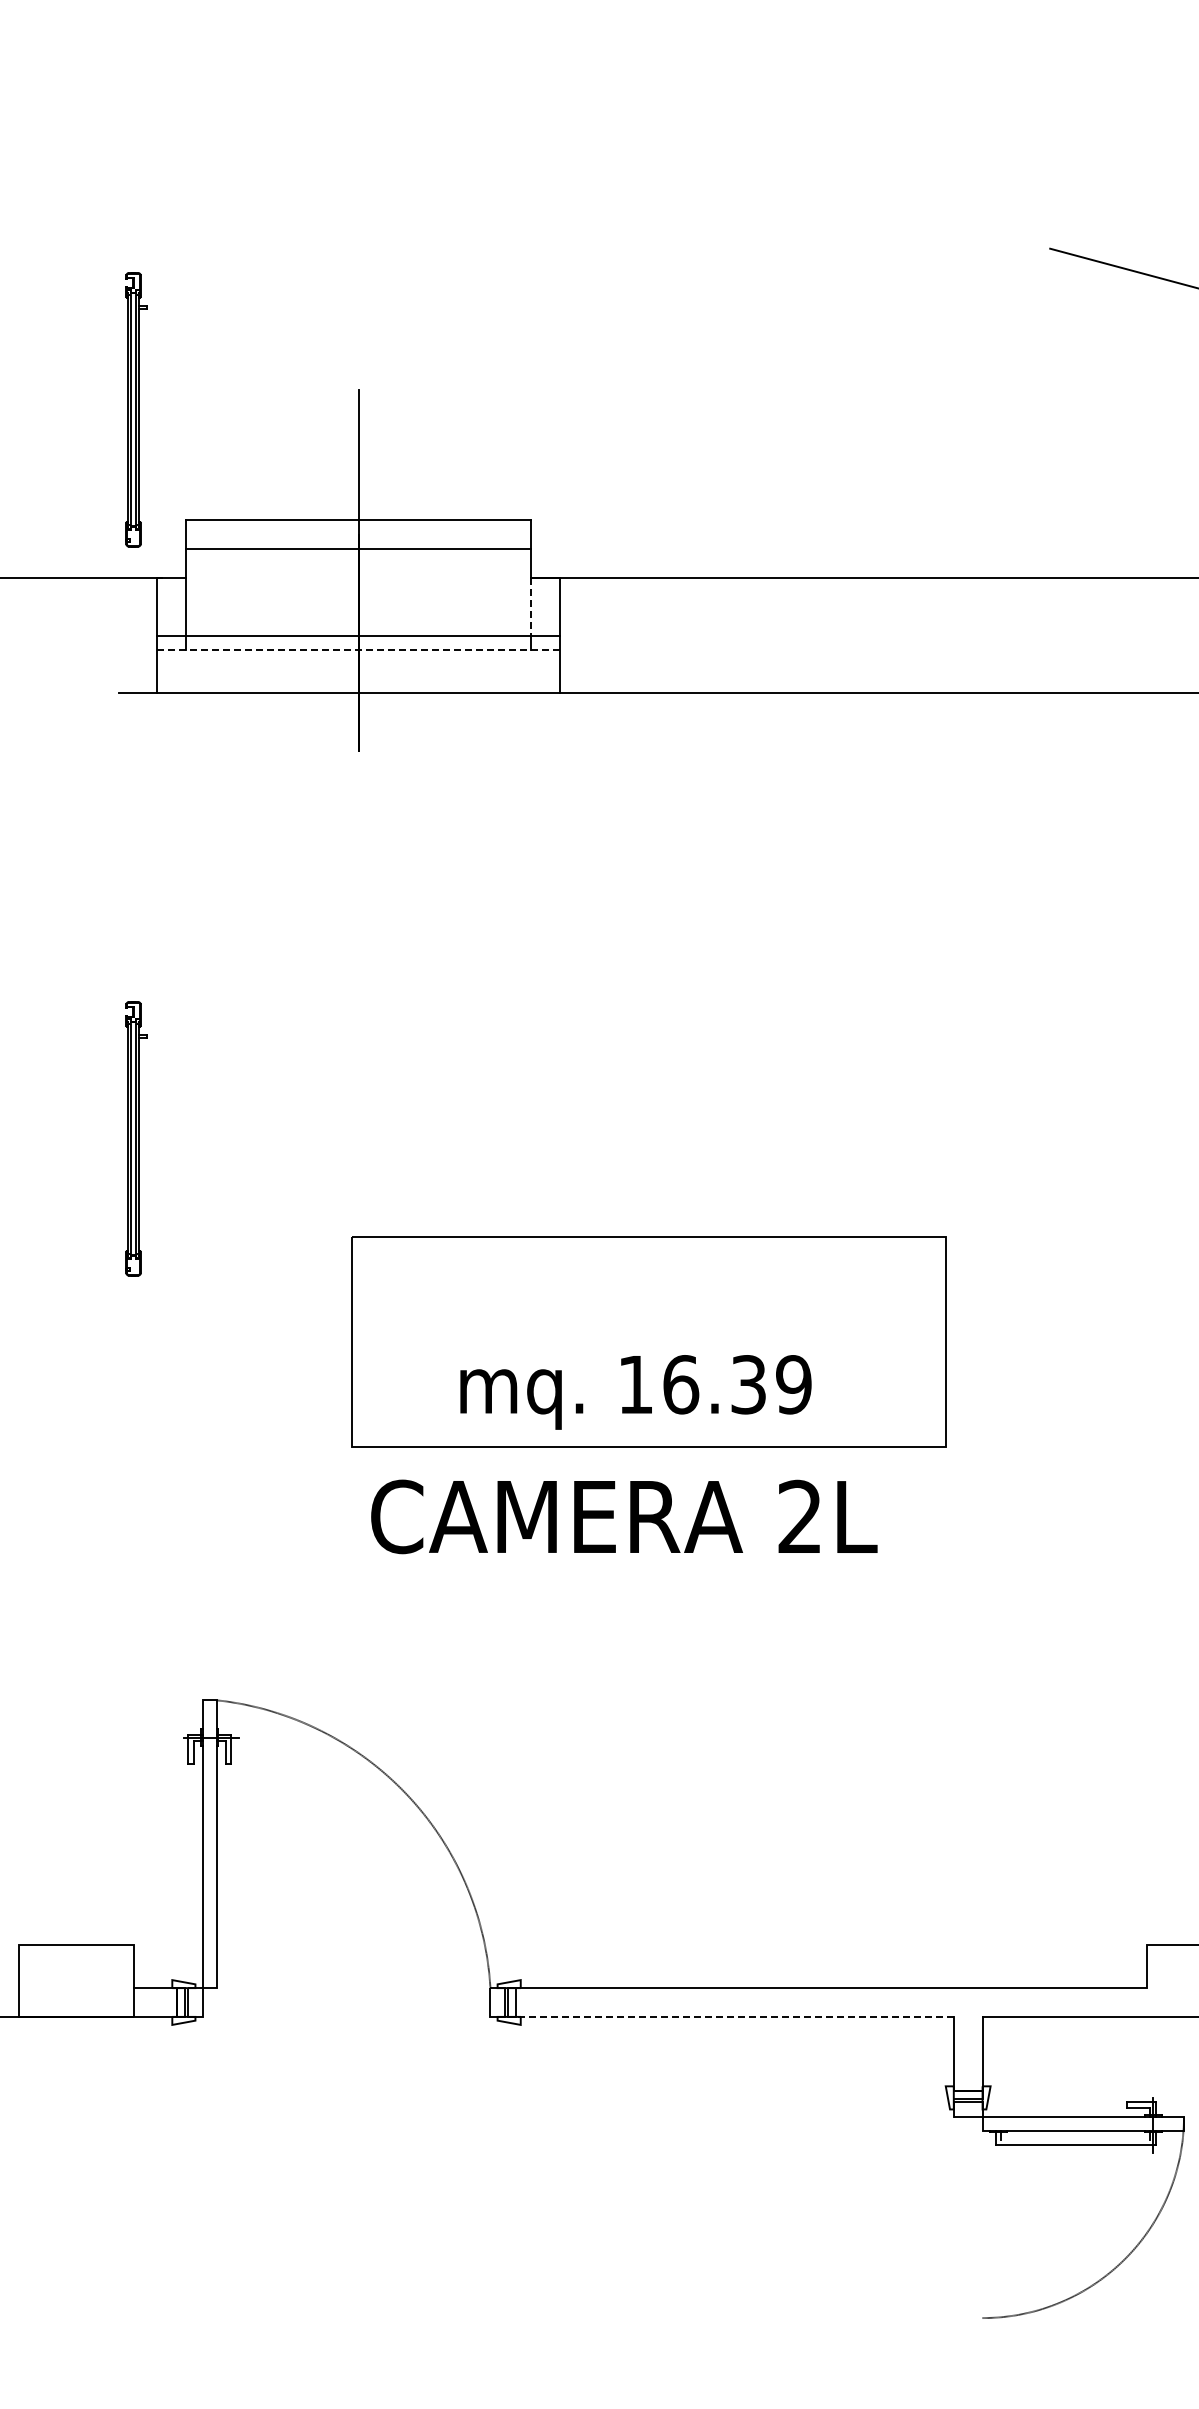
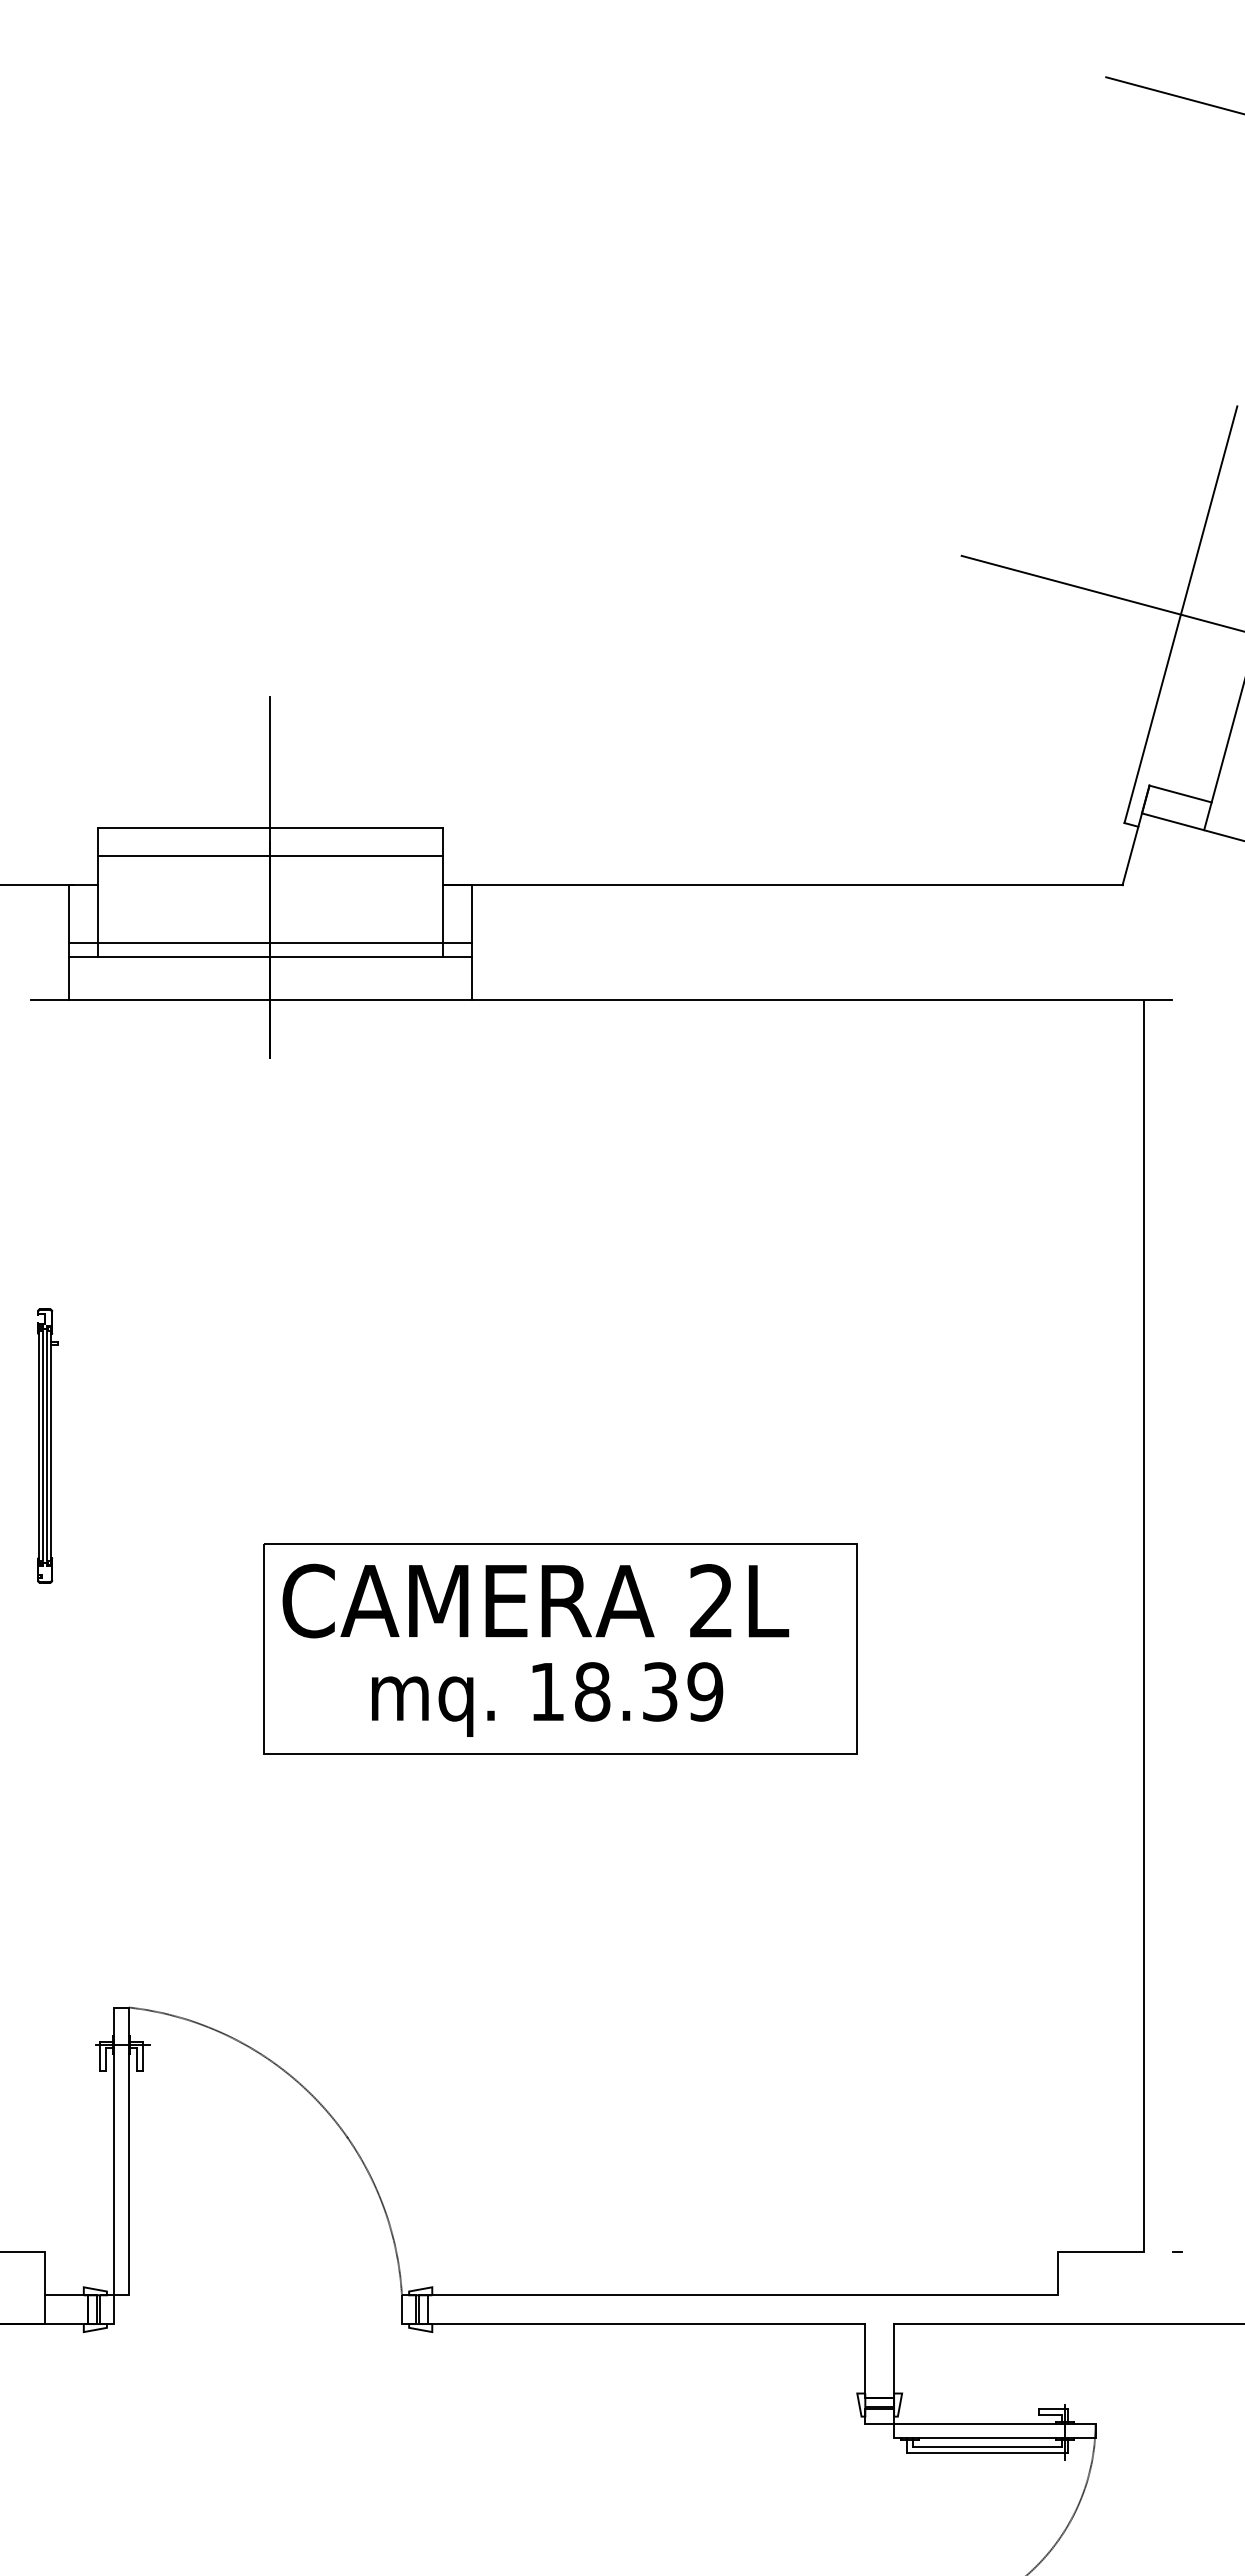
part: (135, 409) -> (47, 716), removed
line: (530, 606) -> (442, 913), dashed -> solid
line: (358, 650) -> (270, 957), dashed -> solid
text: (680, 1384) -> (592, 1691), 16.39 -> 18.39
text: (623, 1516) -> (535, 1600), moved
line: (734, 2017) -> (646, 2324), dashed -> solid
line: (1074, 2139) -> (986, 2446), added

